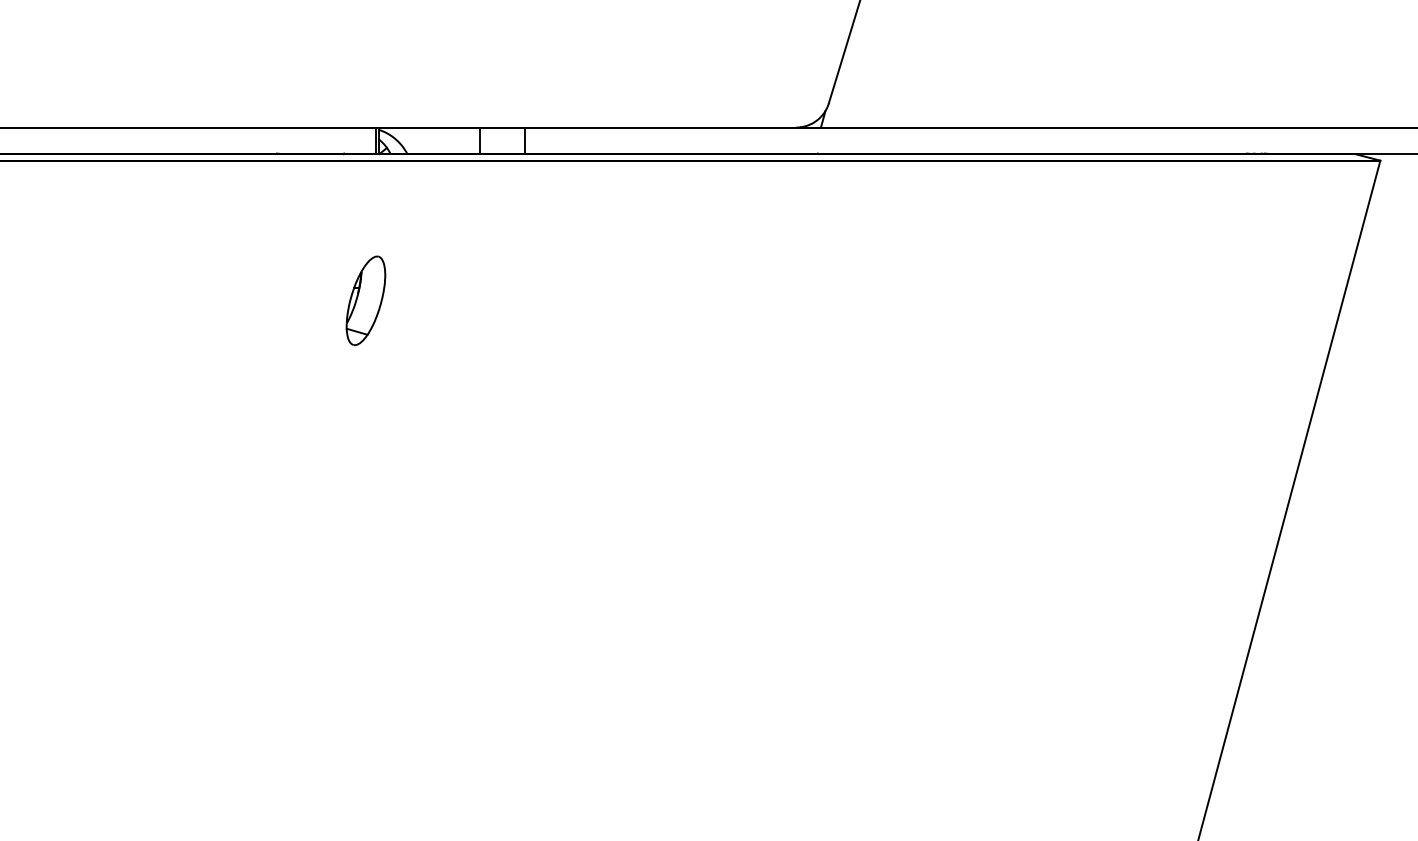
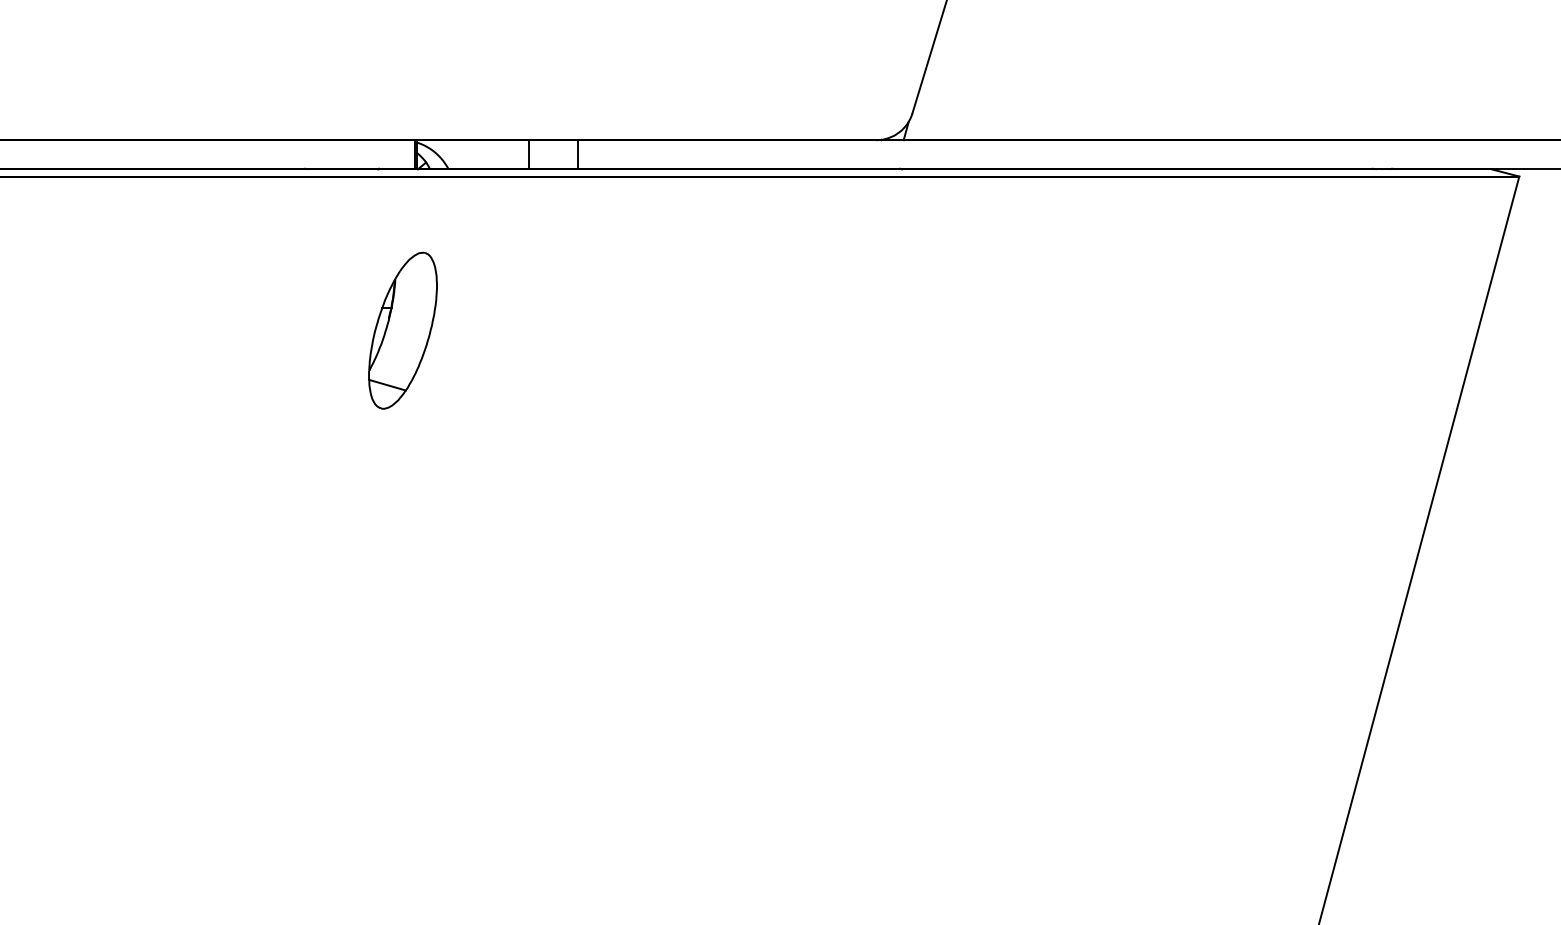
part: (365, 300) -> (402, 330), size x1.6

